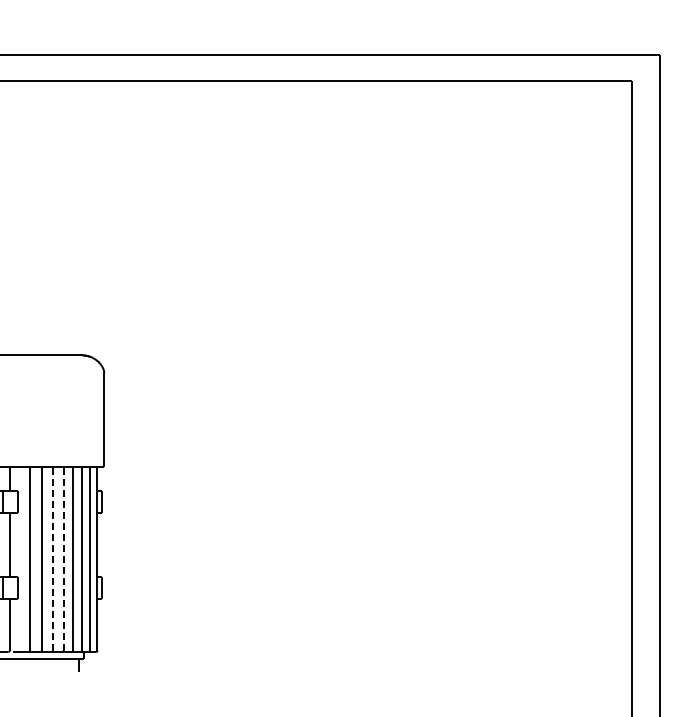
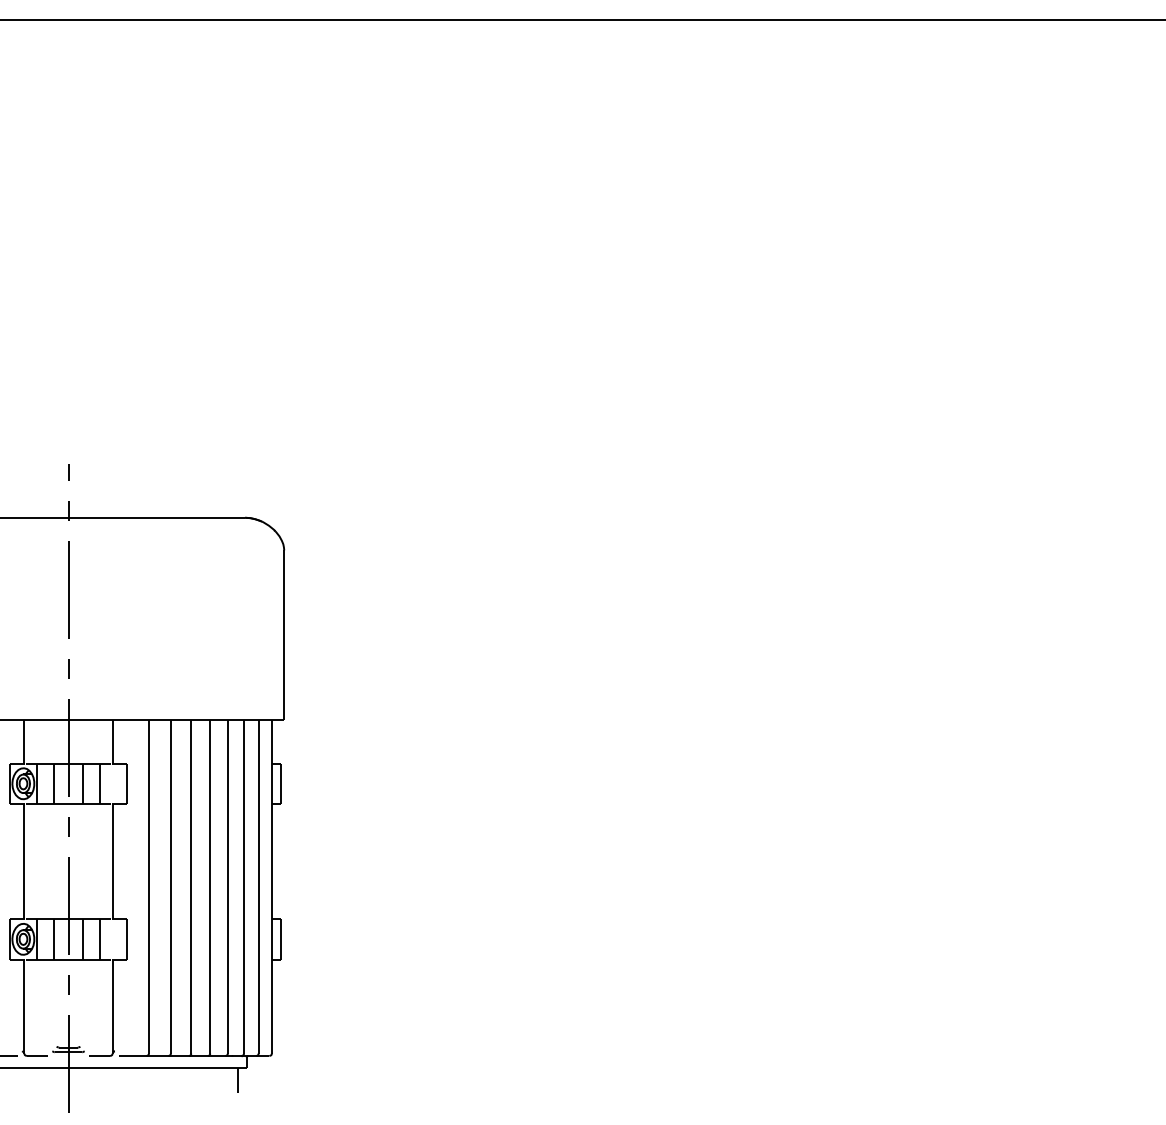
line: (53, 558) -> (192, 886), dashed -> solid
line: (63, 558) -> (210, 886), dashed -> solid

